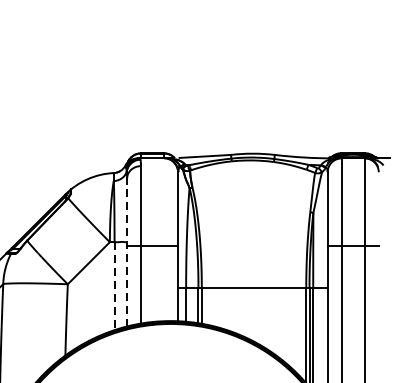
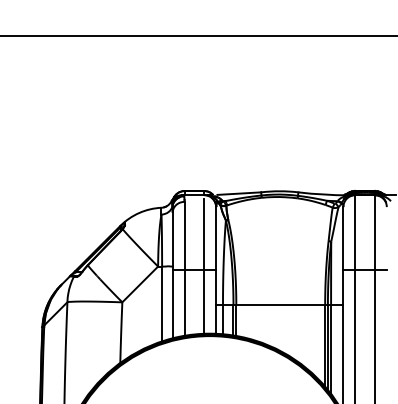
line: (164, 242) -> (204, 266), added
line: (126, 252) -> (172, 275), dashed -> solid
line: (115, 286) -> (162, 304), dashed -> solid

